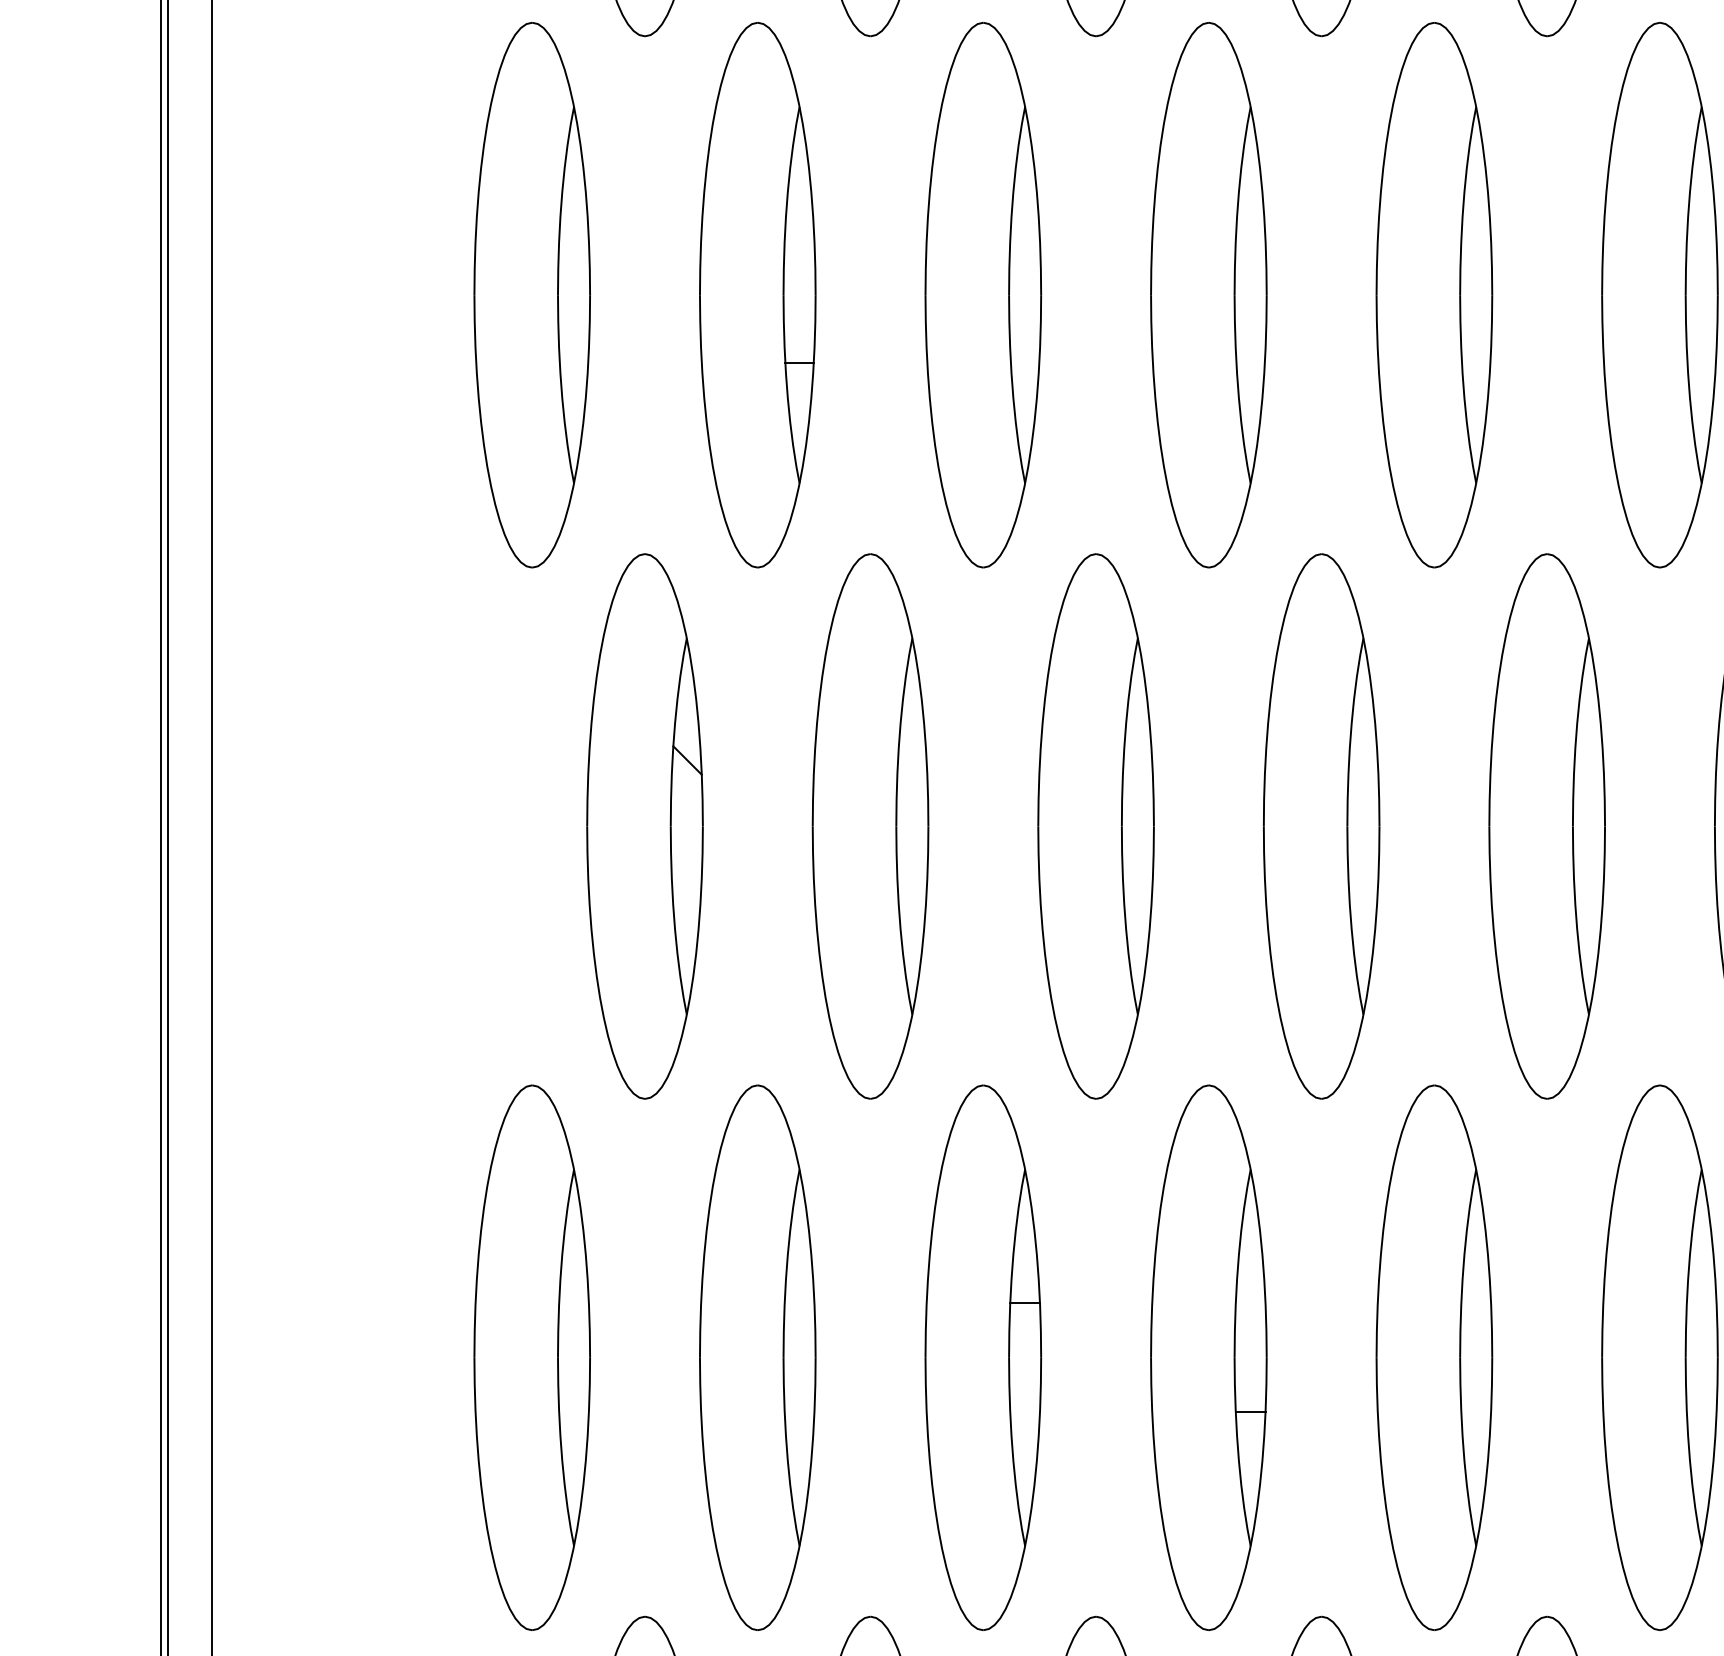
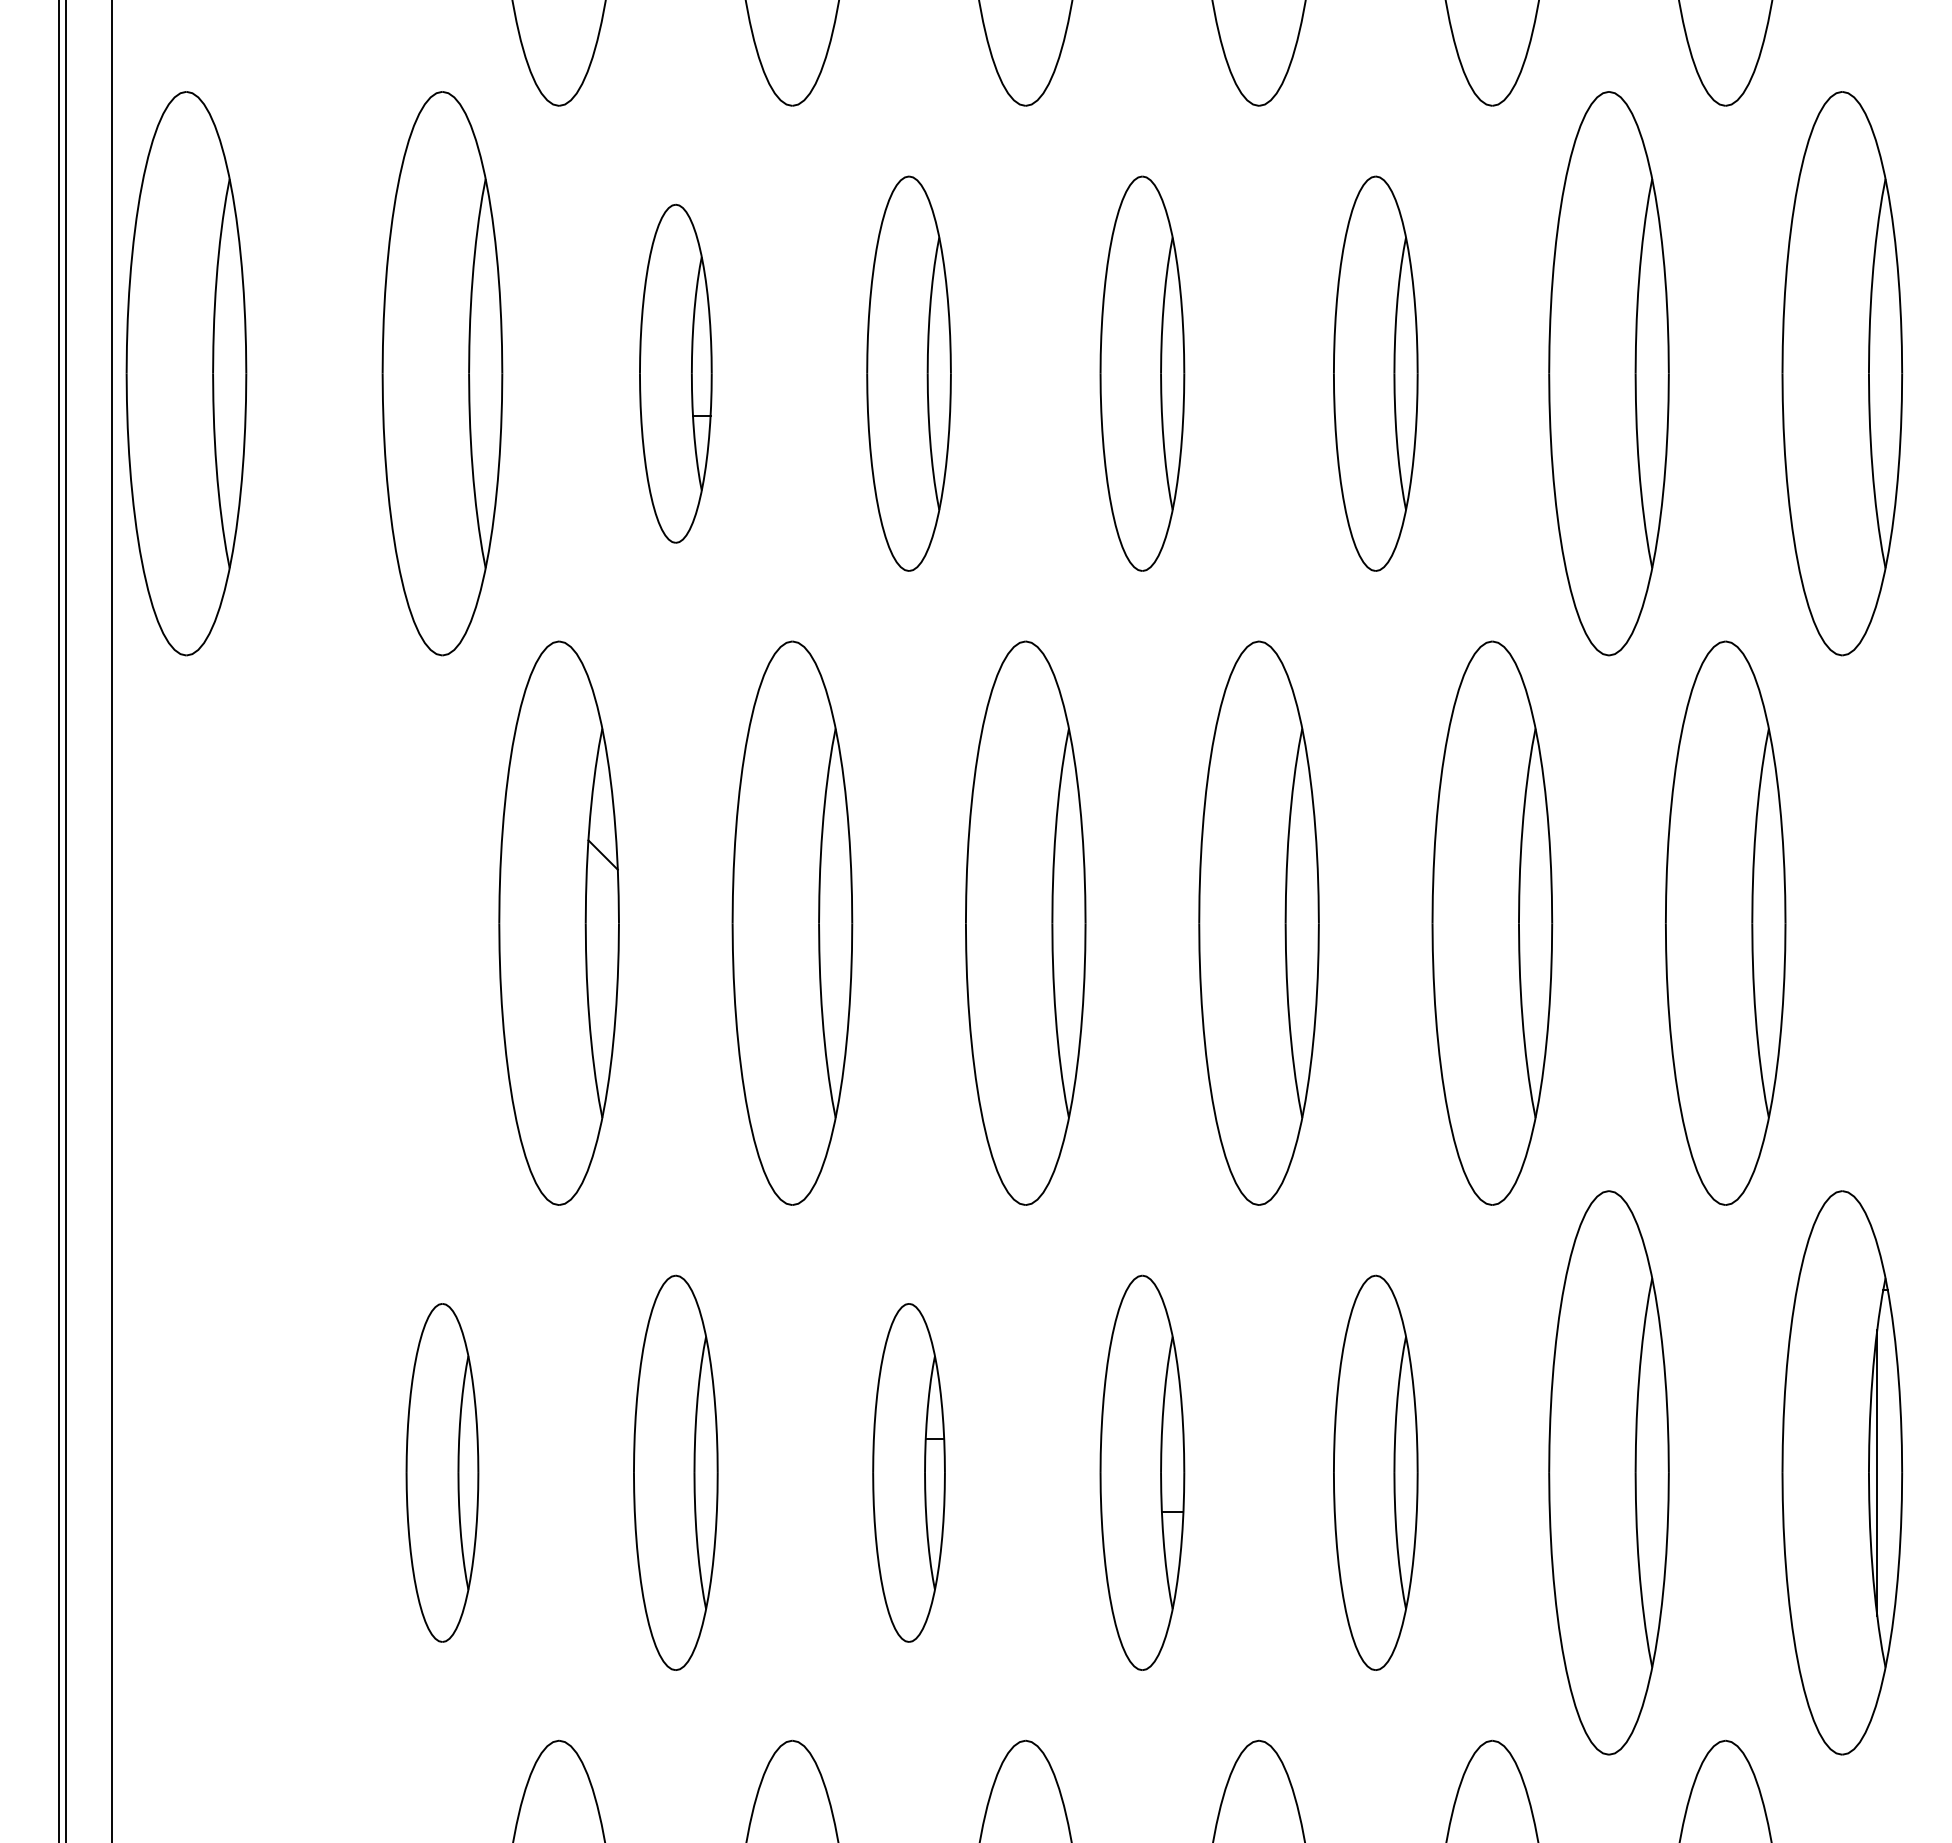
part: (284, 295) -> (186, 373), added
part: (757, 295) -> (675, 373), size x0.6
part: (982, 295) -> (908, 373), size x0.7
part: (1208, 295) -> (1142, 373), size x0.7
part: (1434, 295) -> (1375, 373), size x0.7
part: (532, 1357) -> (442, 1472), size x0.6
part: (757, 1357) -> (675, 1472), size x0.7
part: (982, 1357) -> (908, 1472), size x0.6
part: (1208, 1357) -> (1142, 1472), size x0.7
part: (1434, 1357) -> (1375, 1472), size x0.7

